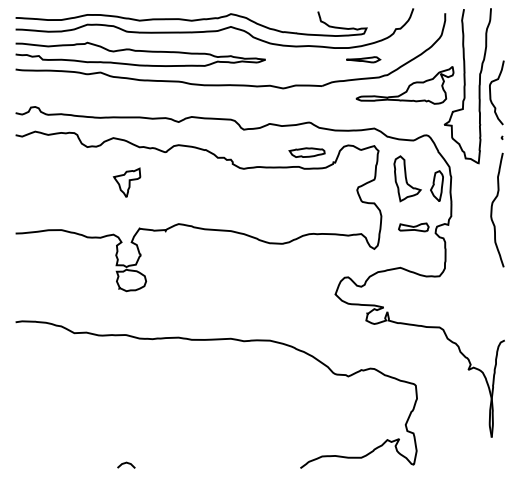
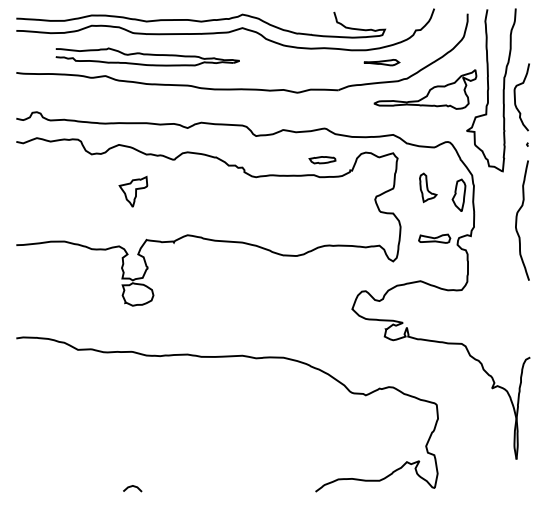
part: (140, 53) -> (147, 56), size x0.7
part: (307, 151) -> (322, 159), size x0.7
part: (407, 178) -> (428, 187), size x0.6

